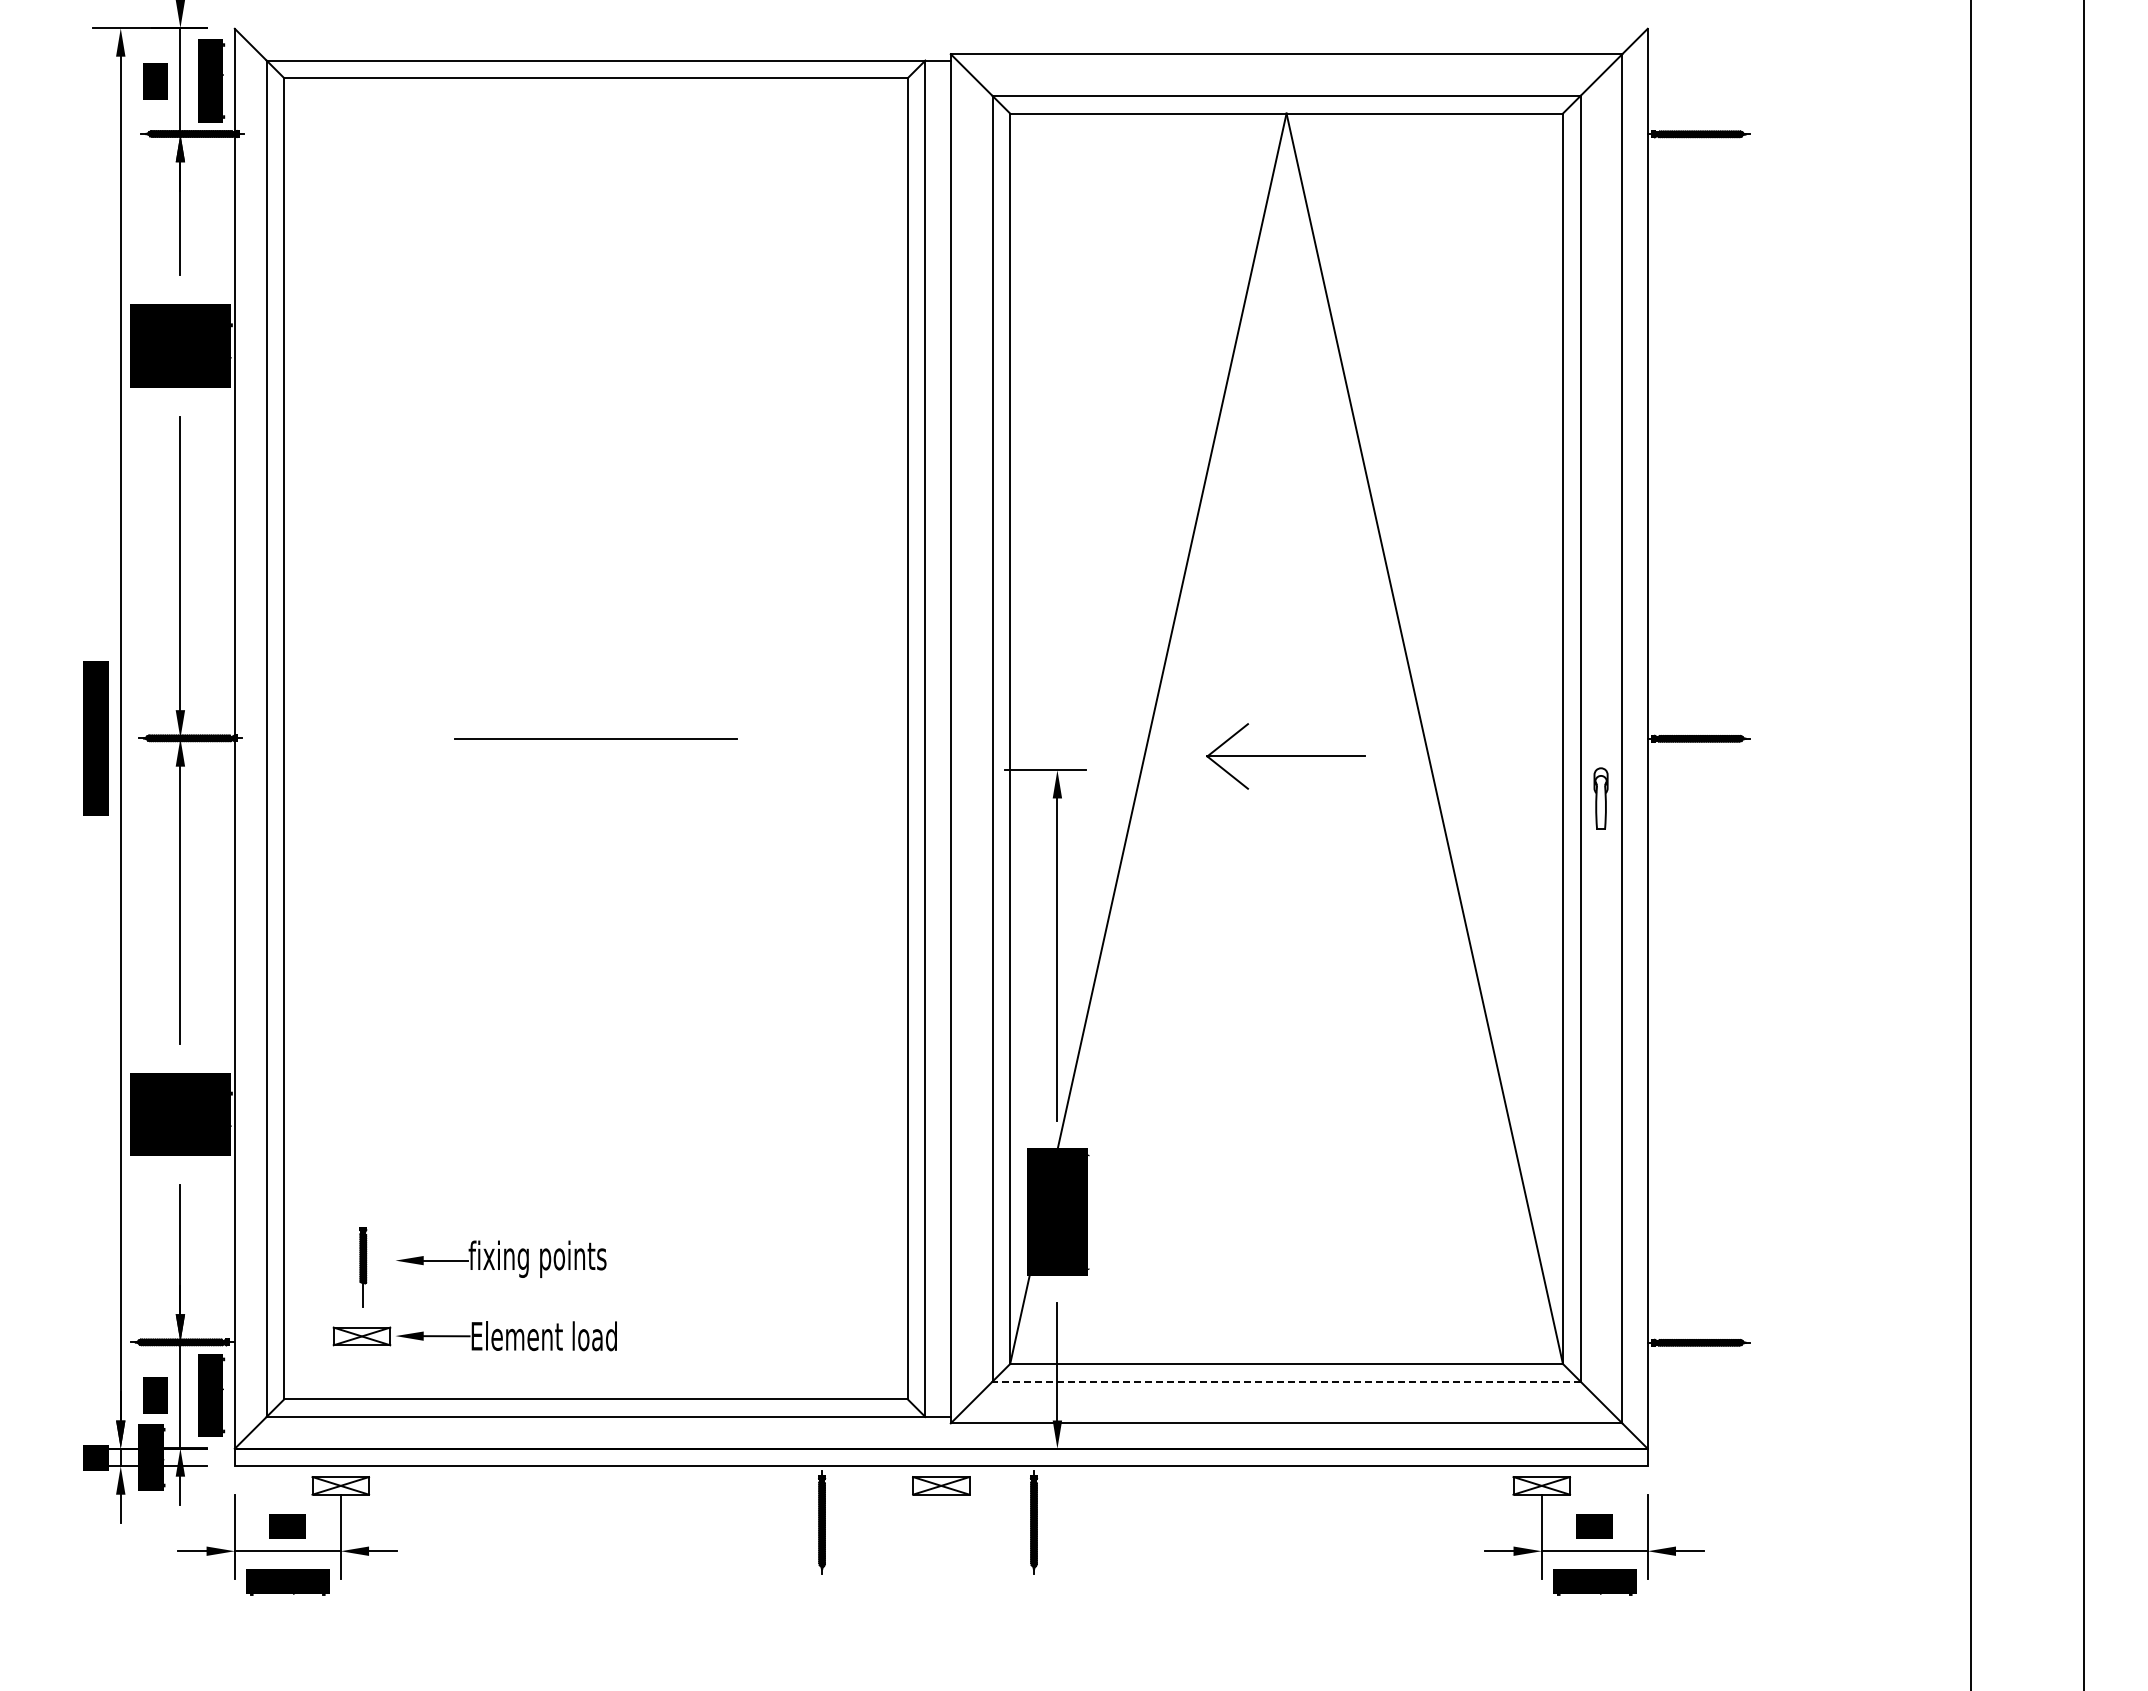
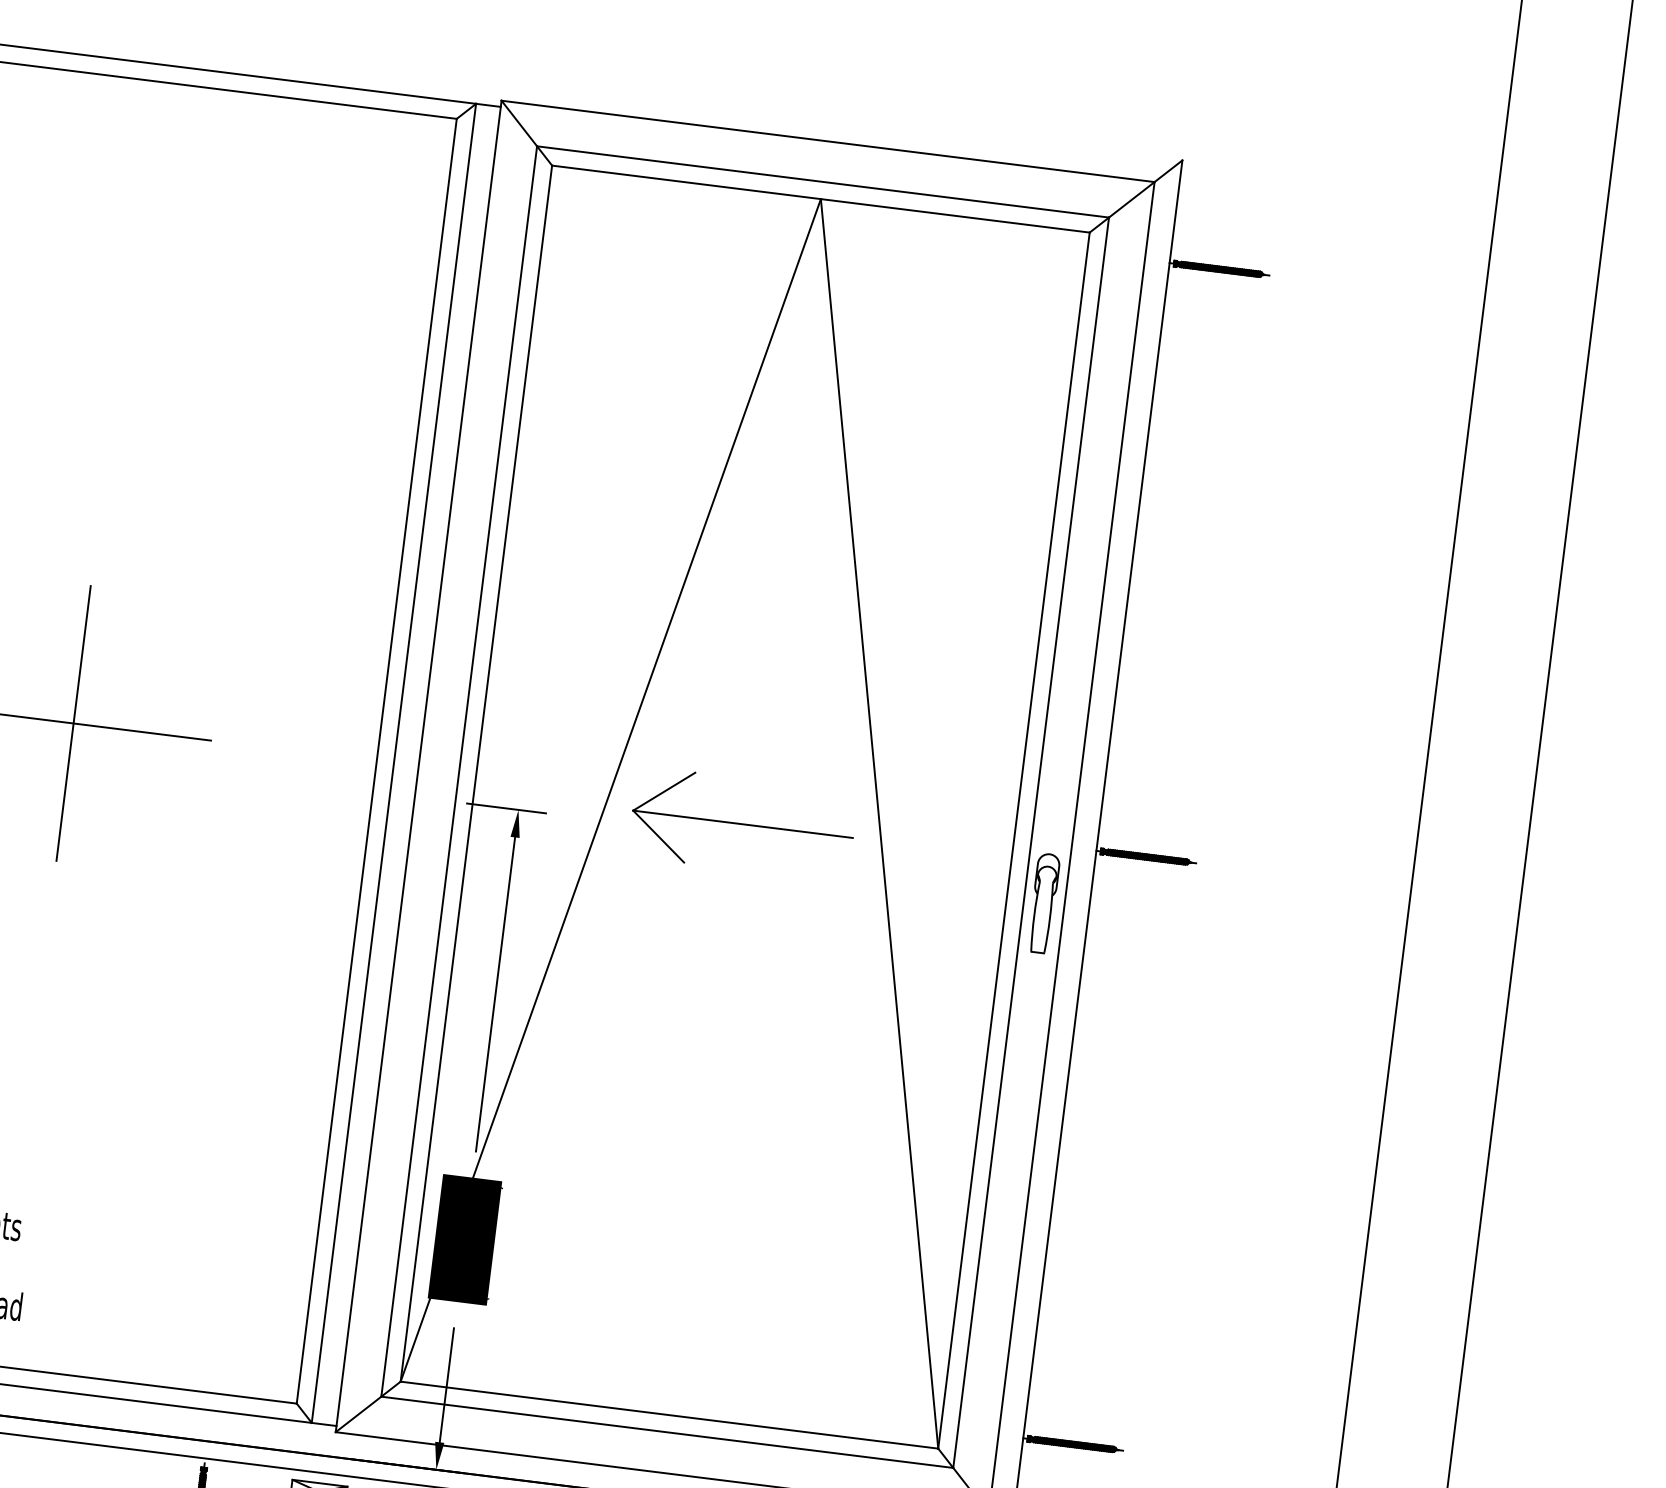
line: (596, 738) -> (74, 723), added
part: (1285, 756) -> (741, 824), size x1.43
part: (1600, 798) -> (1043, 903), size x1.67
line: (1286, 1381) -> (667, 1432), dashed -> solid

